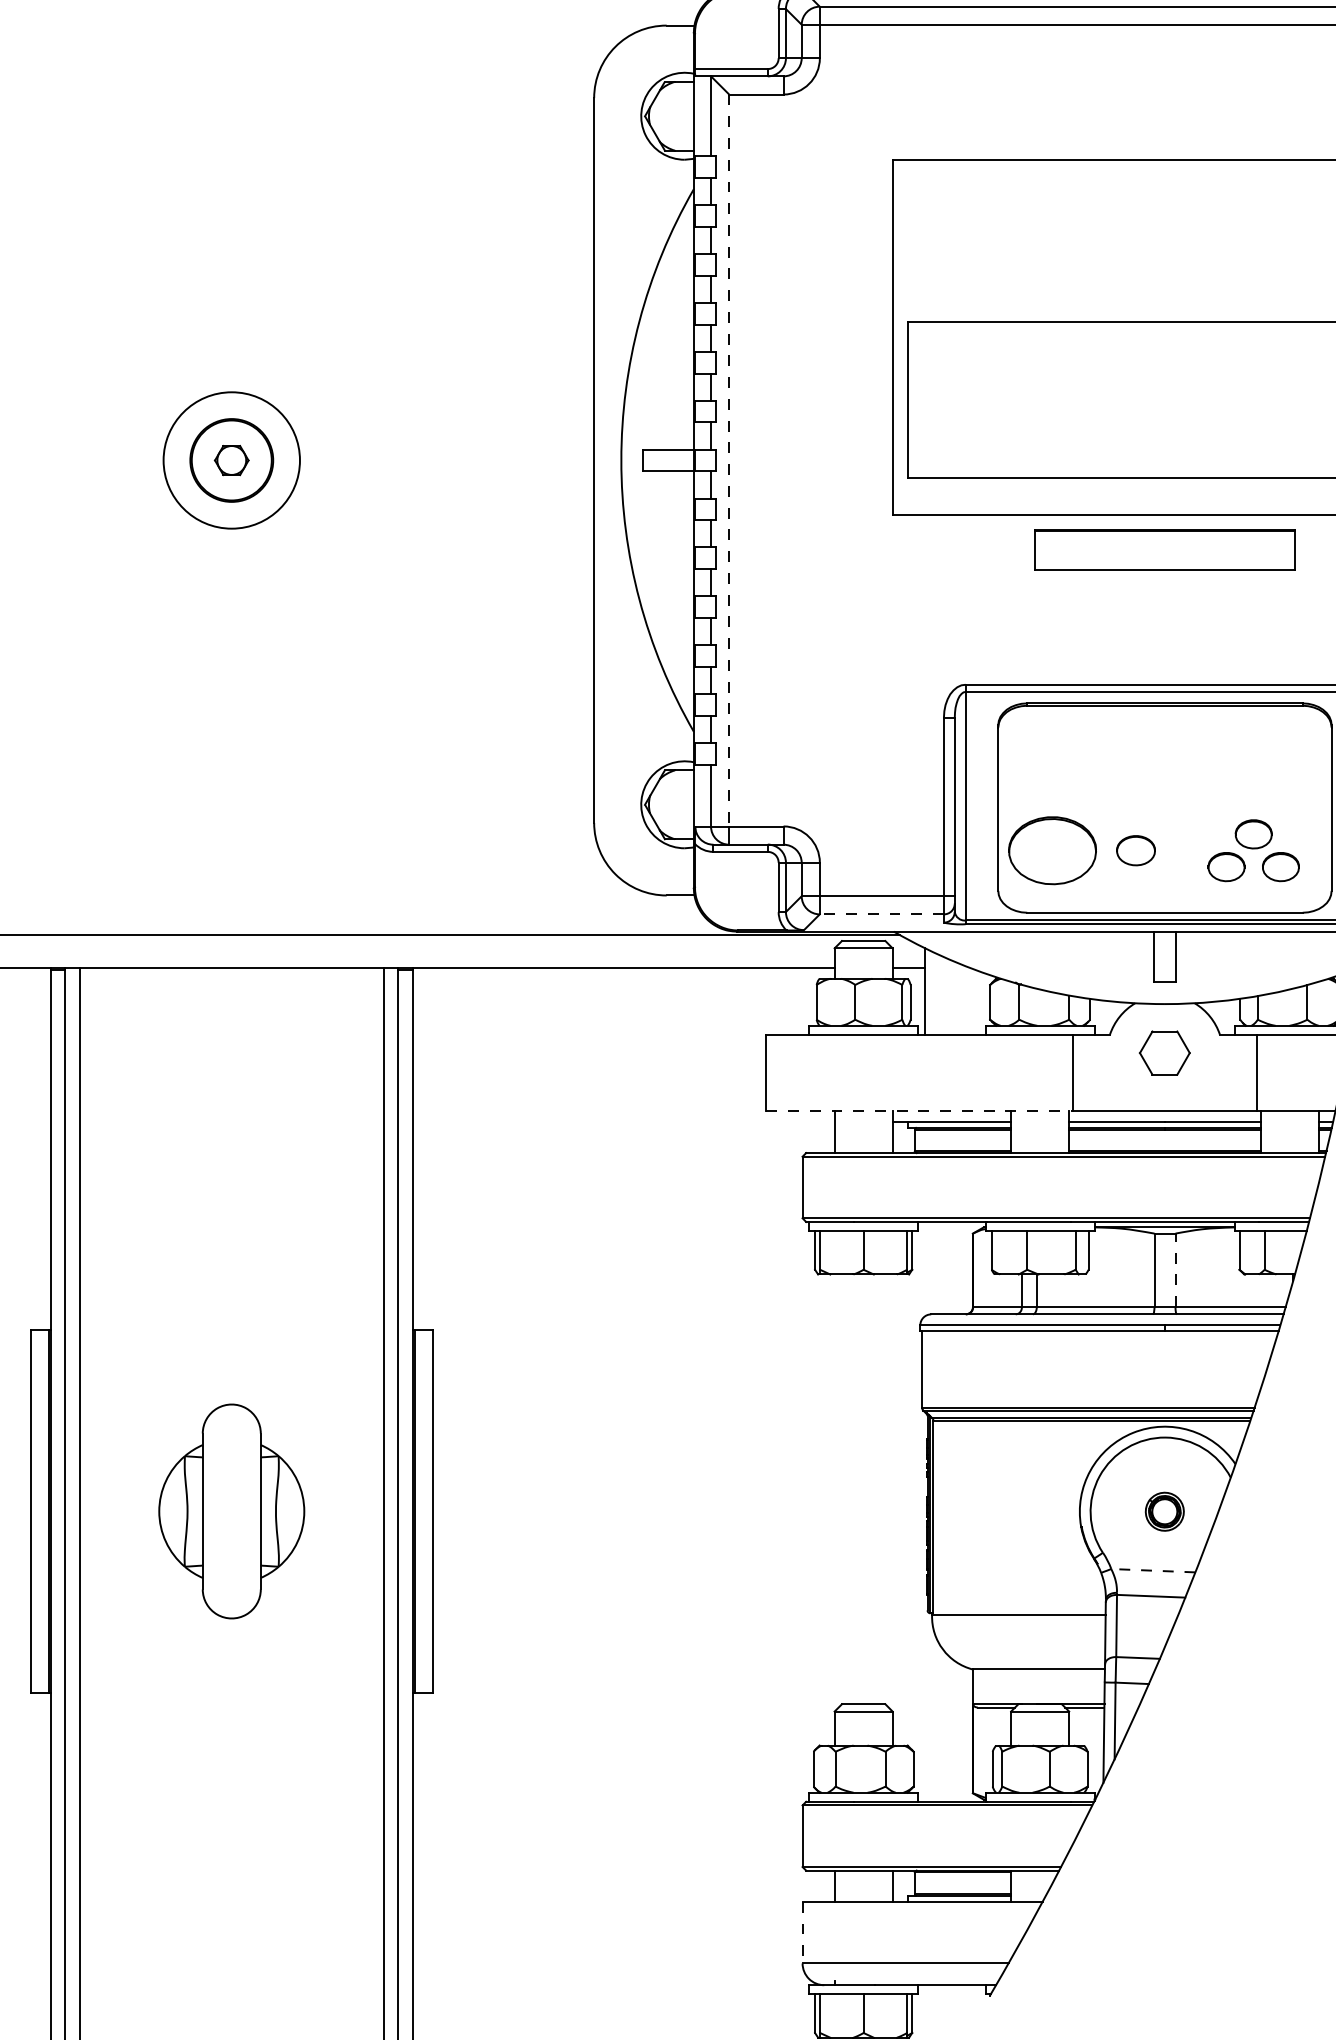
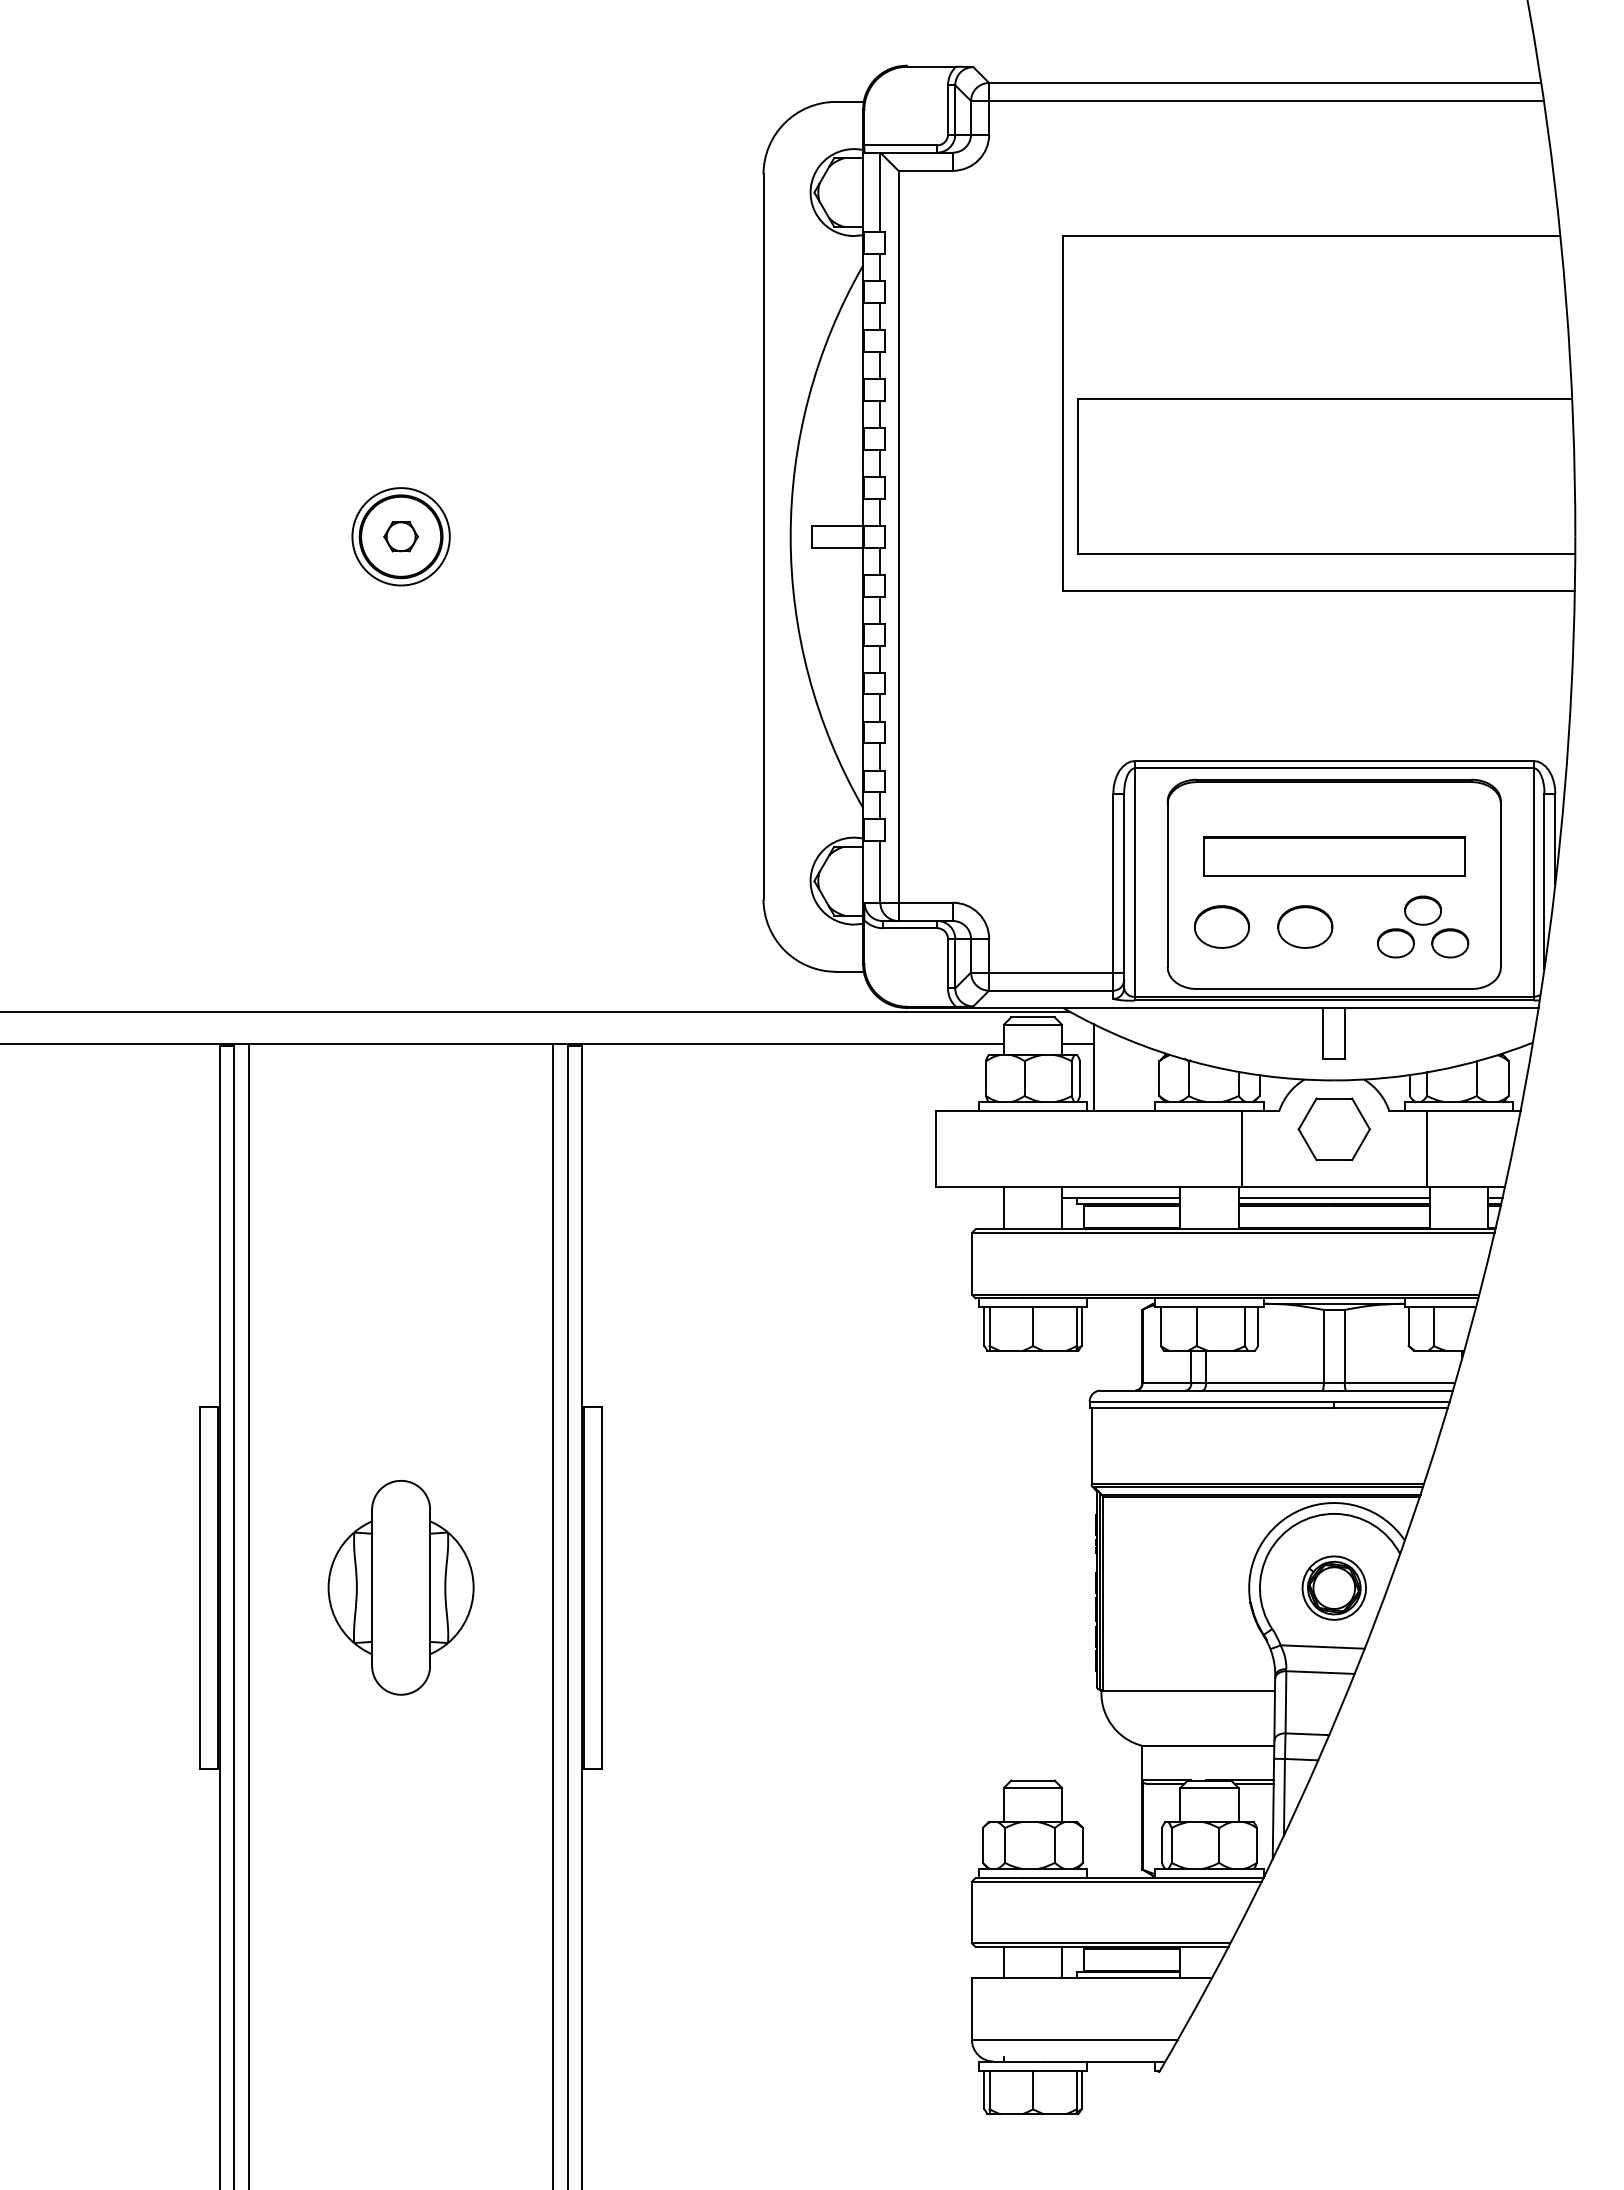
circle: (231, 460) -> (400, 536), size x0.71
line: (729, 461) -> (898, 537), dashed -> solid
part: (1165, 550) -> (1334, 856), moved
part: (1052, 850) -> (1221, 926), size x0.62
part: (1136, 850) -> (1305, 926), size x1.43
line: (881, 914) -> (1050, 990), dashed -> solid
part: (1164, 1053) -> (1333, 1129), size x1.43
line: (920, 1111) -> (1089, 1187), dashed -> solid
line: (1175, 1270) -> (1344, 1346), dashed -> solid
part: (1164, 1511) -> (1333, 1587), size x1.67
line: (1153, 1570) -> (1322, 1646), dashed -> solid
line: (802, 1932) -> (971, 2008), dashed -> solid

